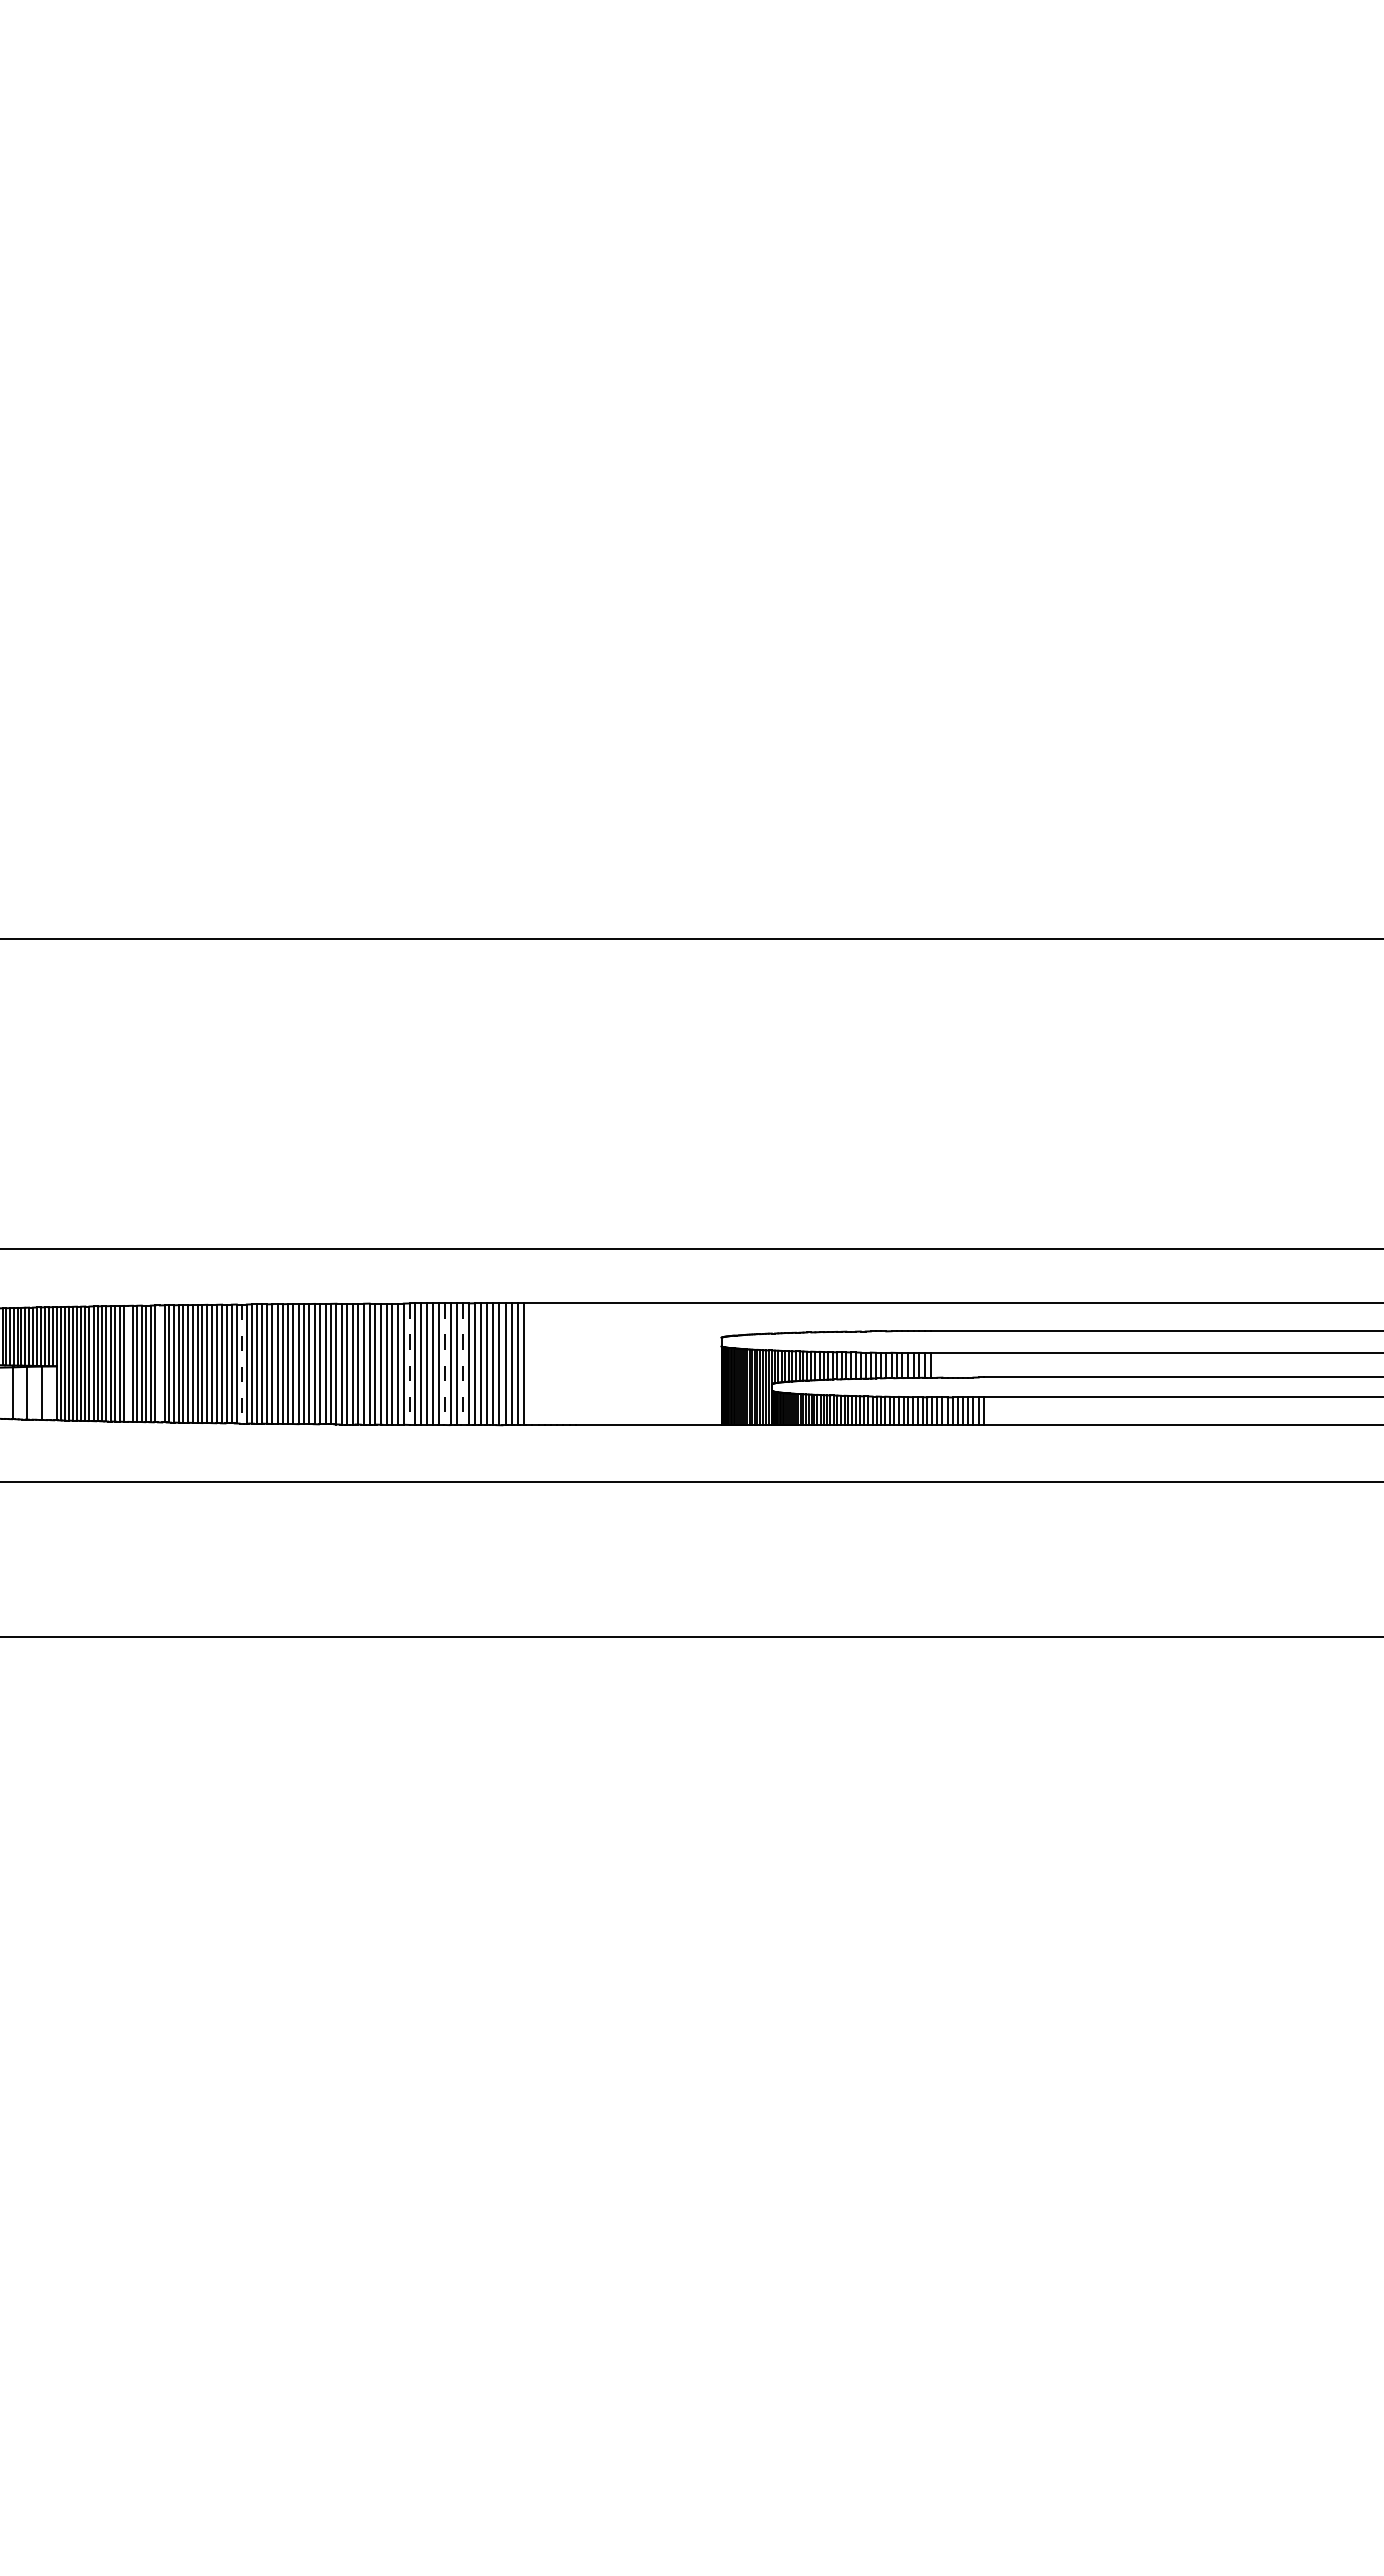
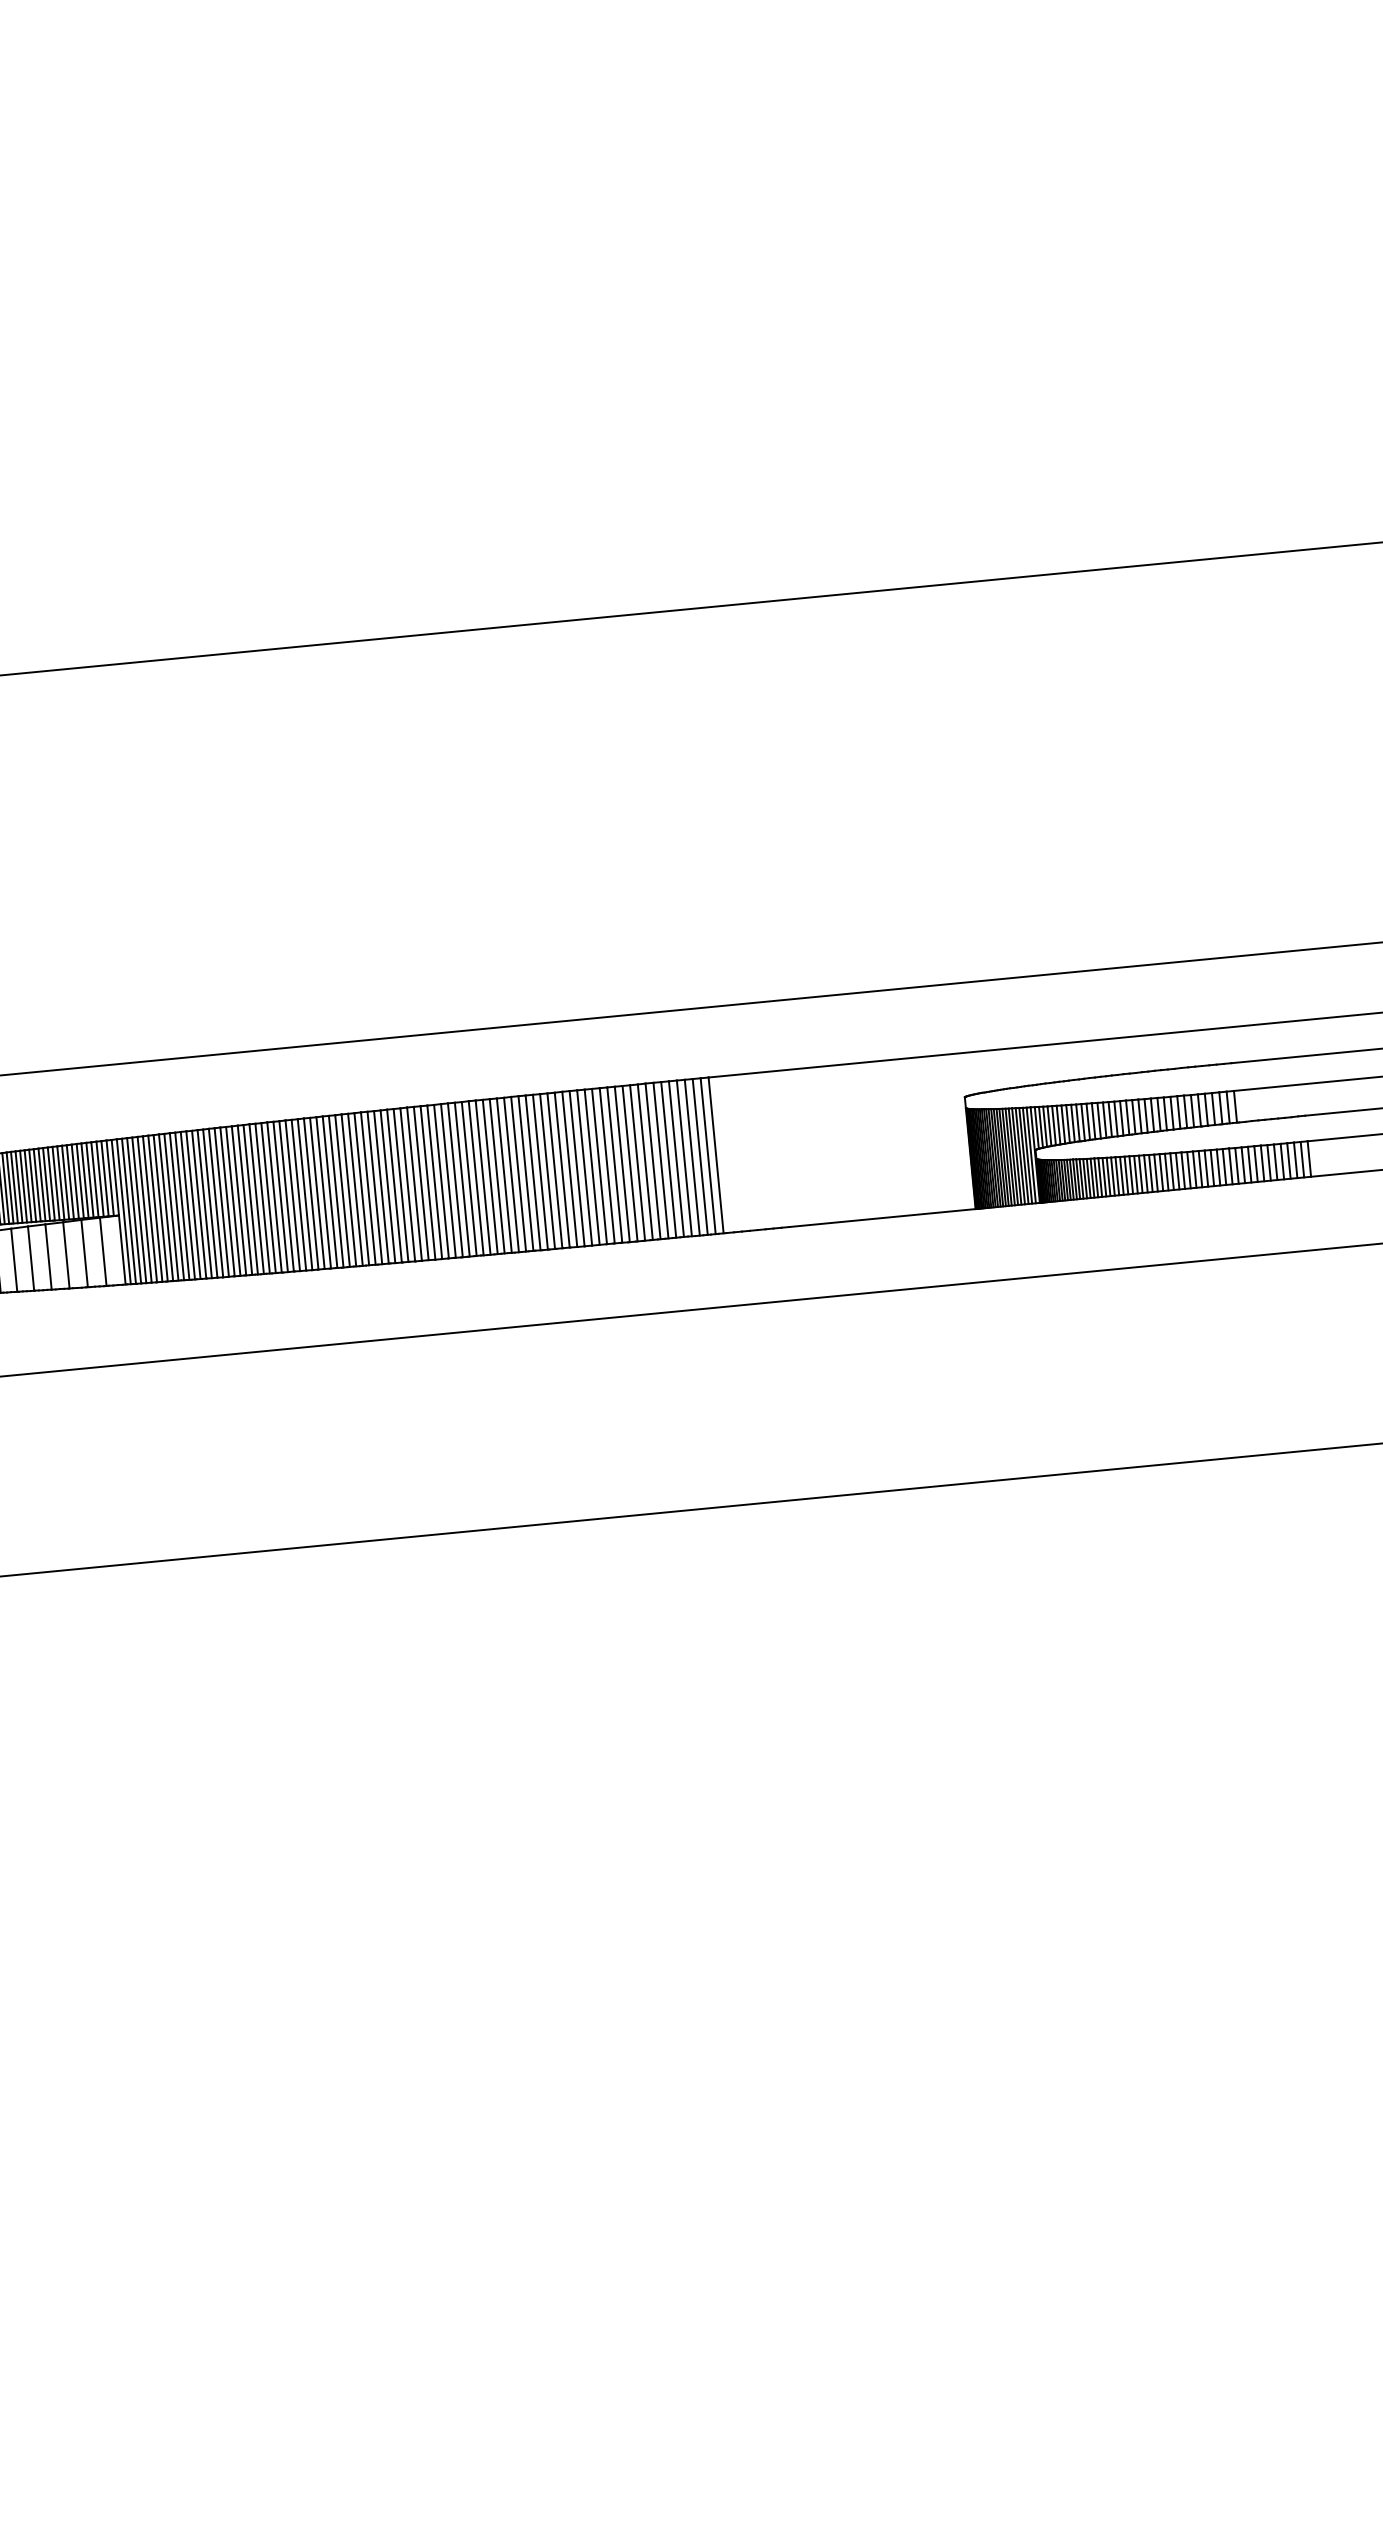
line: (128, 1363) -> (210, 1203), added
line: (159, 1363) -> (250, 1199), added
line: (241, 1364) -> (354, 1190), dashed -> solid
line: (409, 1364) -> (569, 1169), dashed -> solid
line: (444, 1364) -> (614, 1165), dashed -> solid
line: (462, 1364) -> (637, 1163), dashed -> solid

